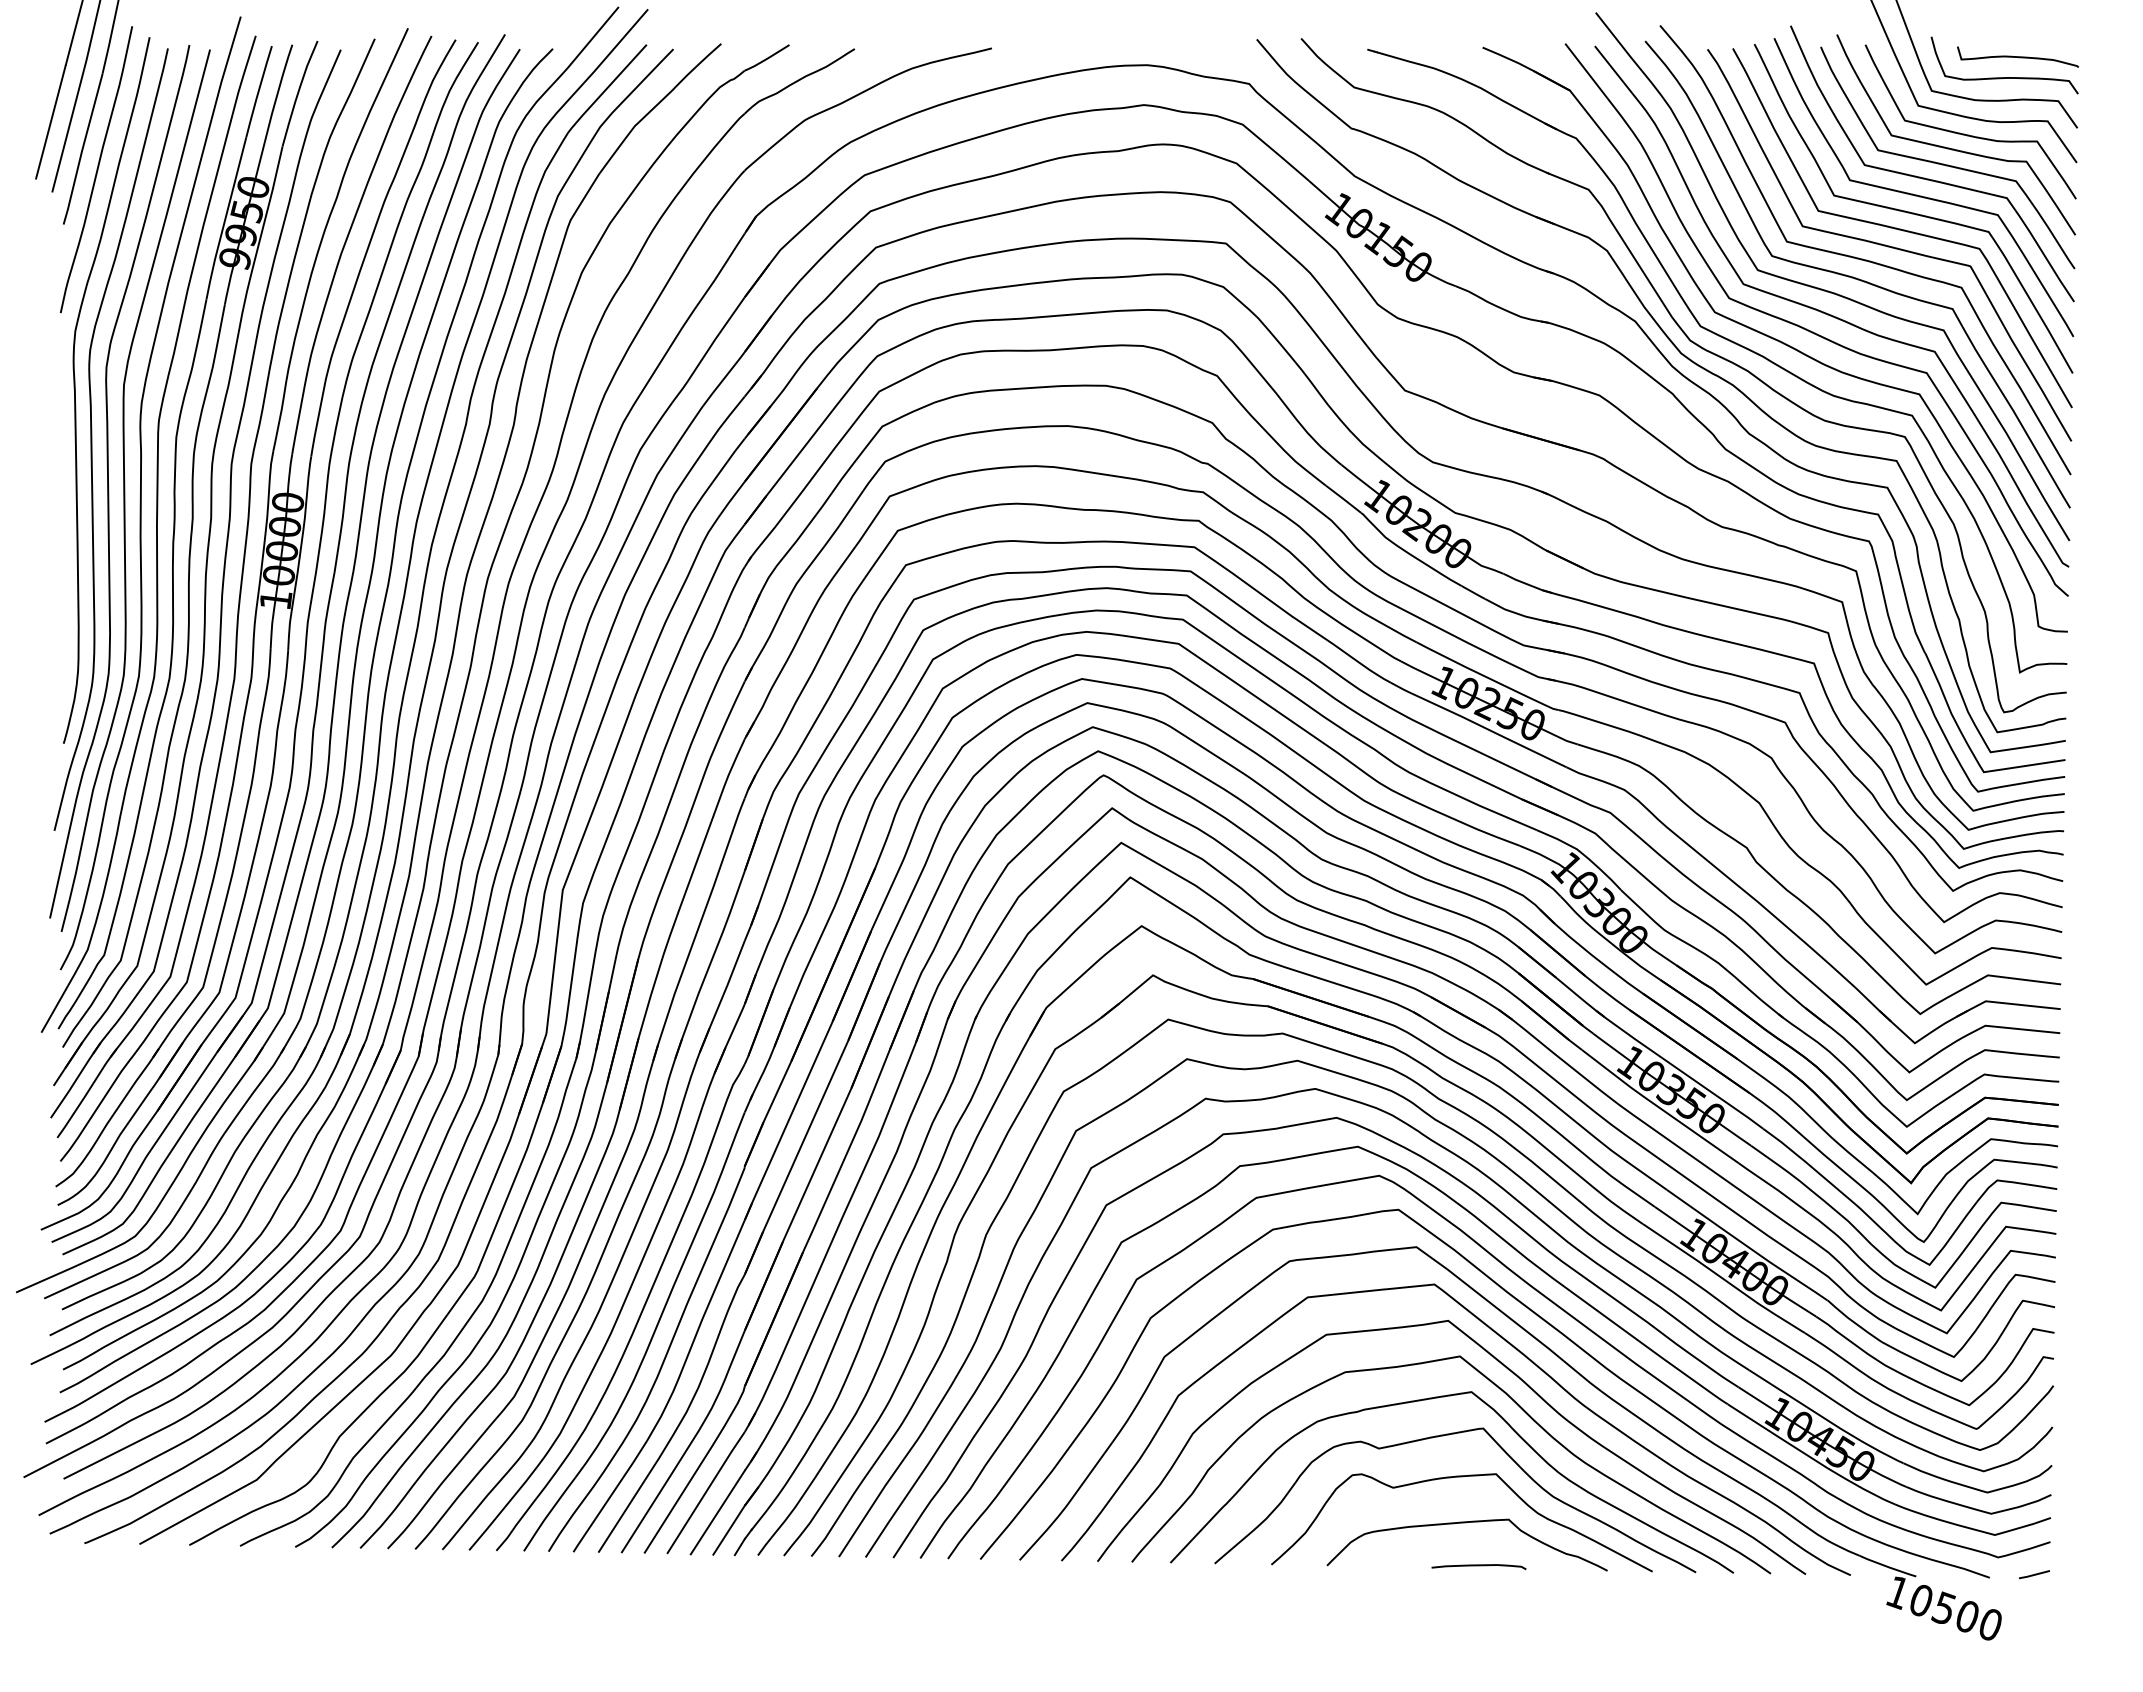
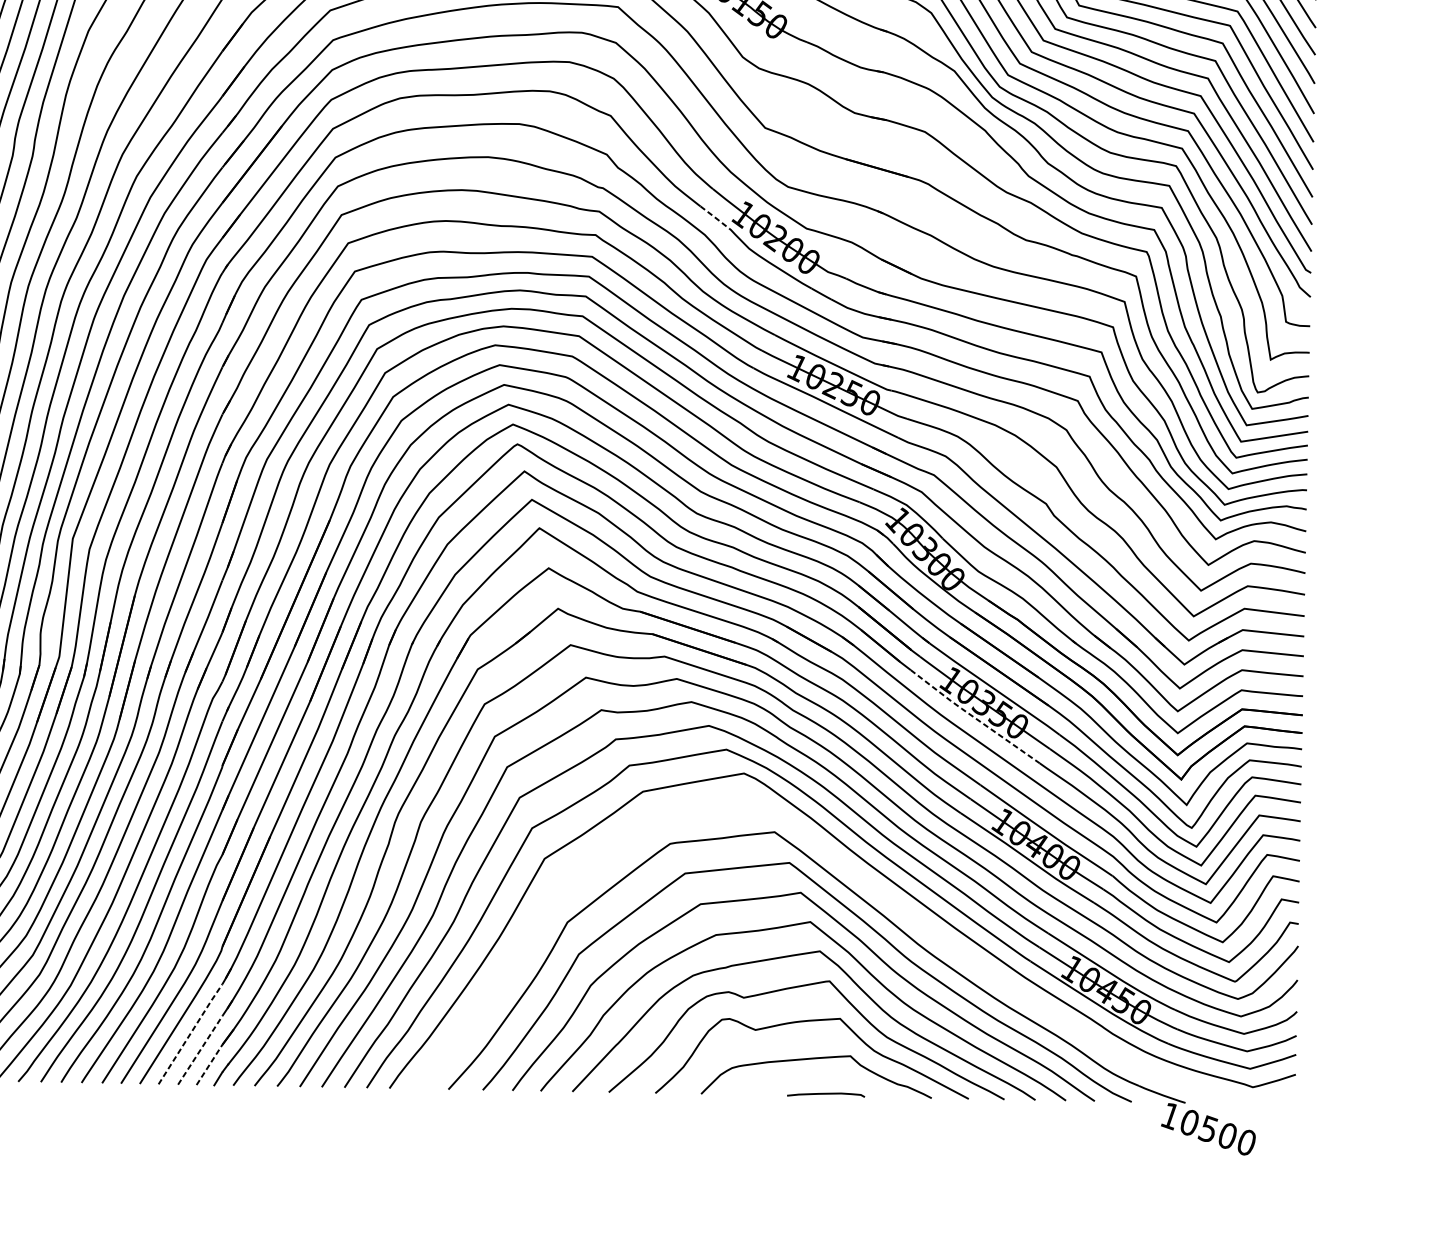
line: (1343, 499) -> (714, 217), solid -> dashed
line: (1658, 1107) -> (973, 717), solid -> dashed
curve: (1541, 1319) -> (877, 891), removed
line: (706, 1491) -> (190, 1033), solid -> dashed
line: (717, 1512) -> (200, 1050), solid -> dashed
line: (729, 1529) -> (209, 1064), solid -> dashed
line: (2034, 1574) -> (1282, 1101), removed

